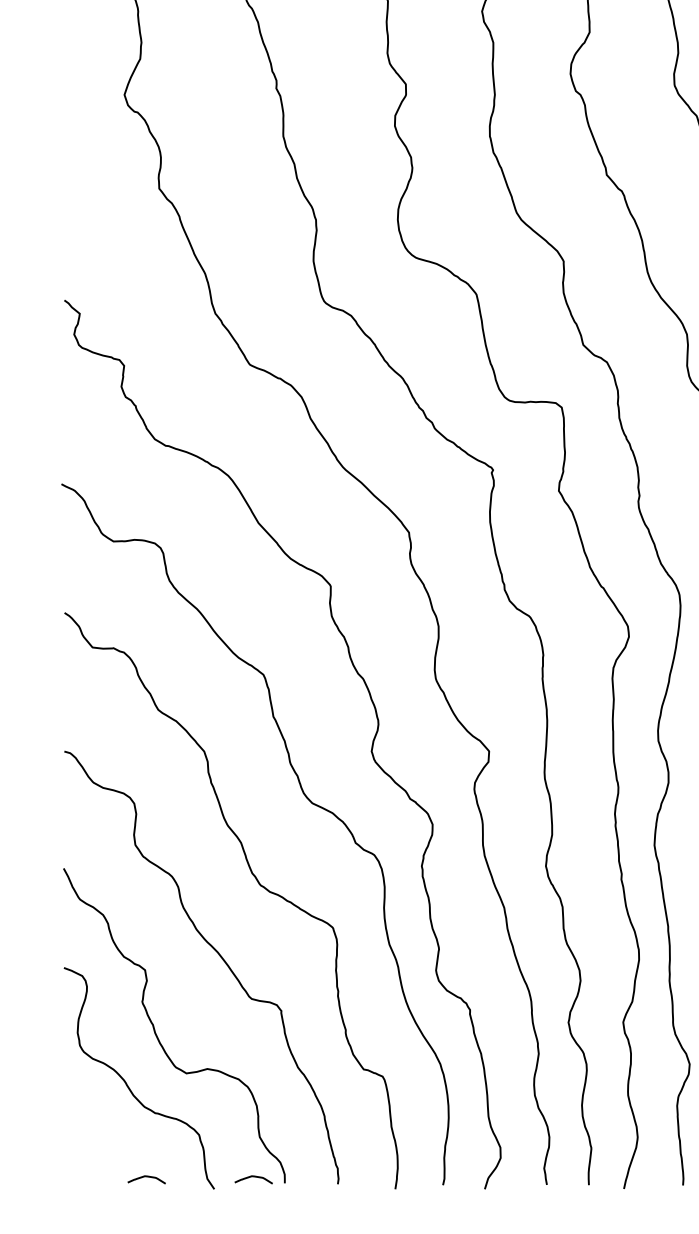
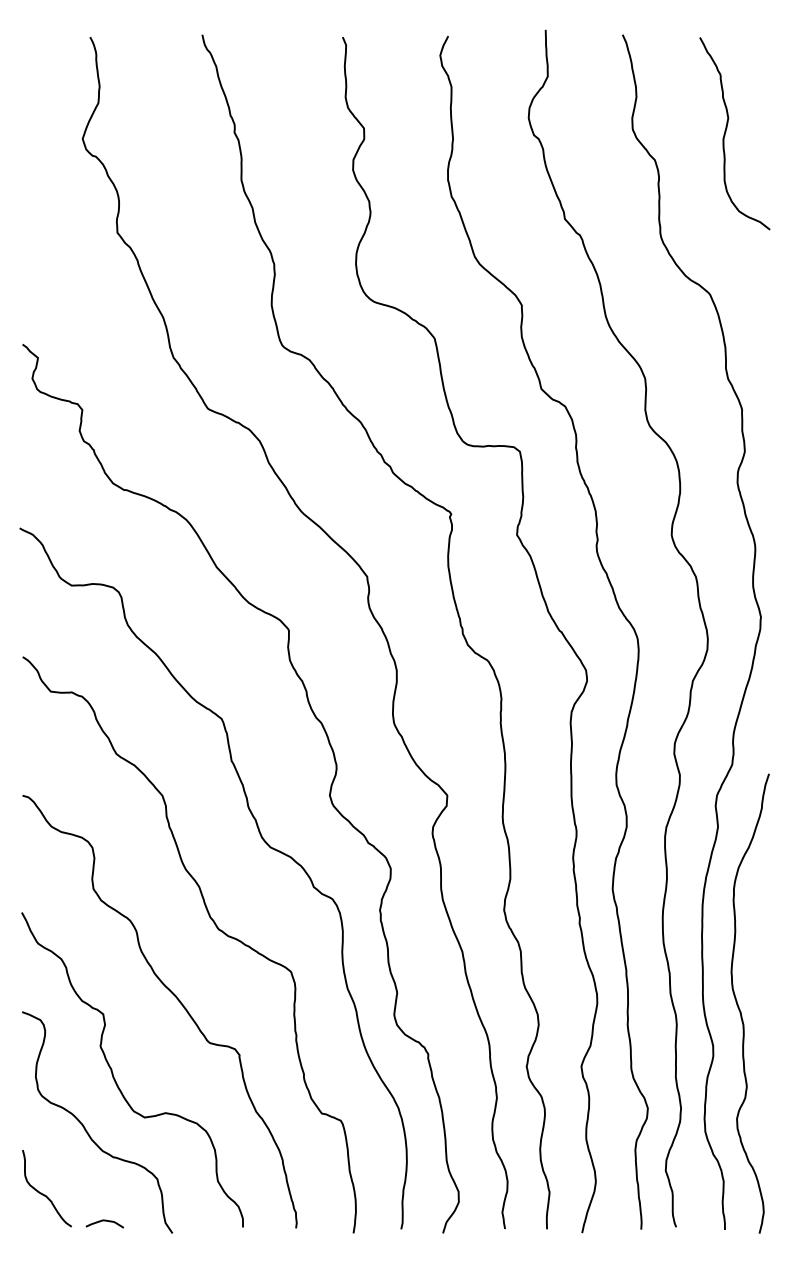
curve: (85, 1149) -> (43, 1193), added
curve: (253, 1177) -> (211, 1221), removed

